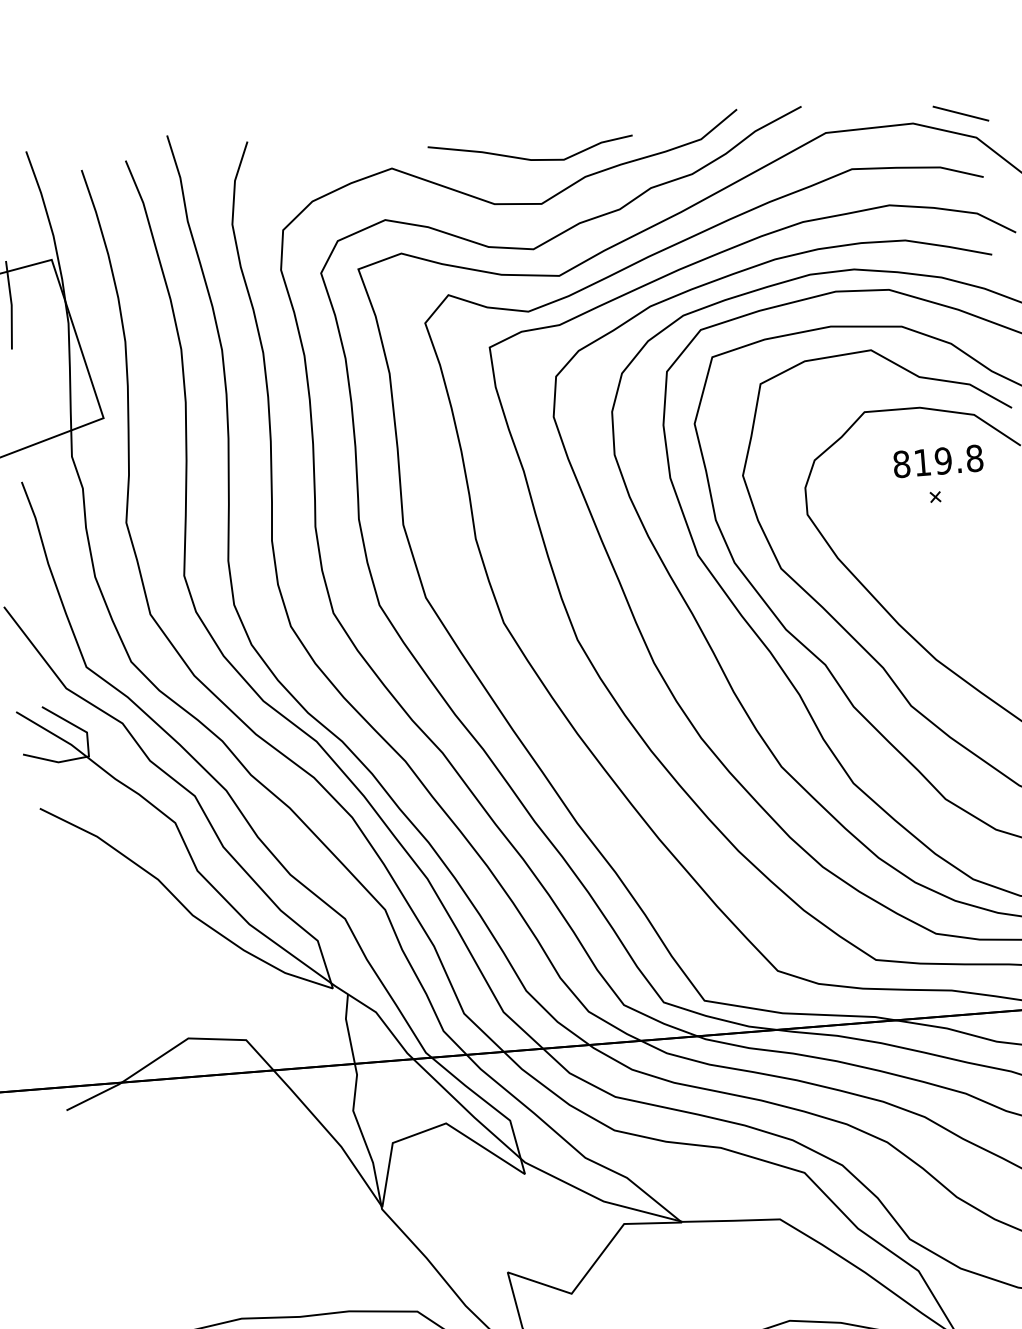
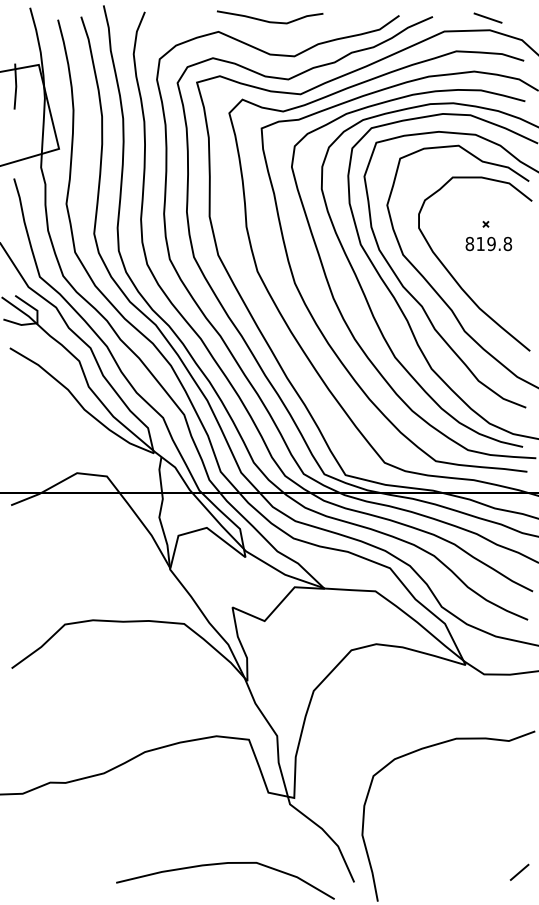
line: (959, 112) -> (487, 17), moved
curve: (532, 158) -> (270, 21), moved
text: (937, 460) -> (488, 243), moved

